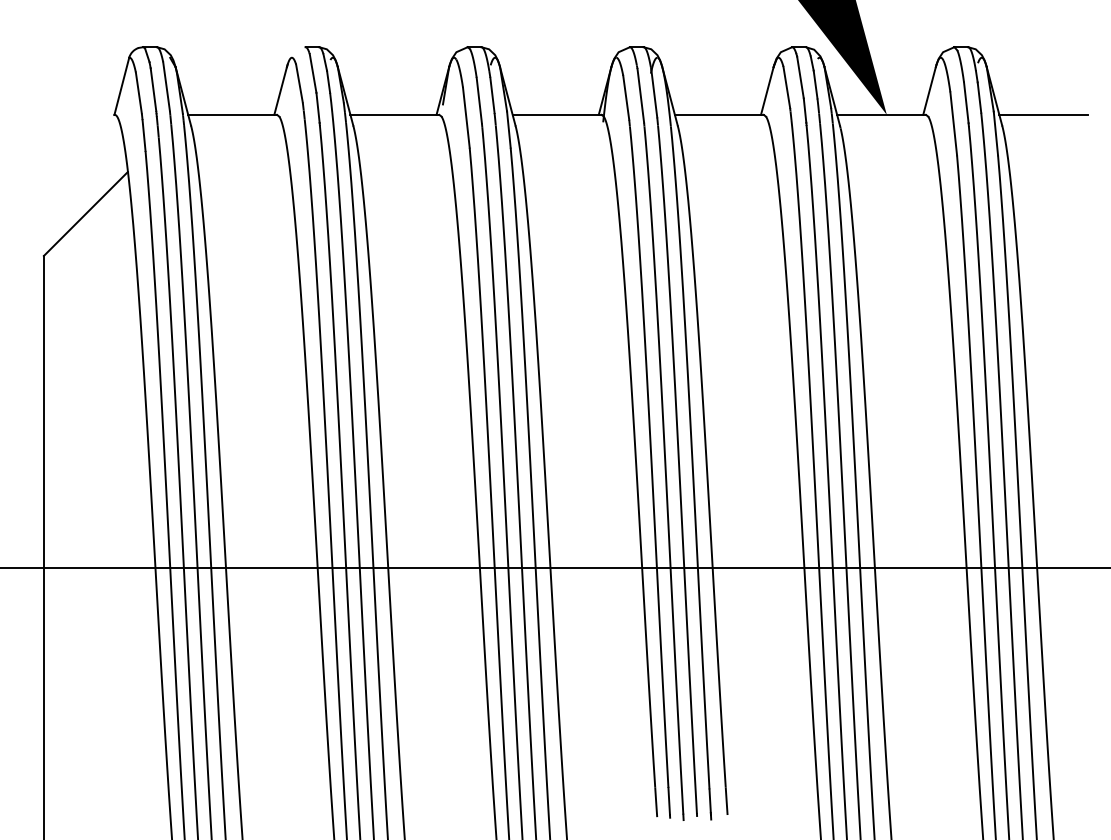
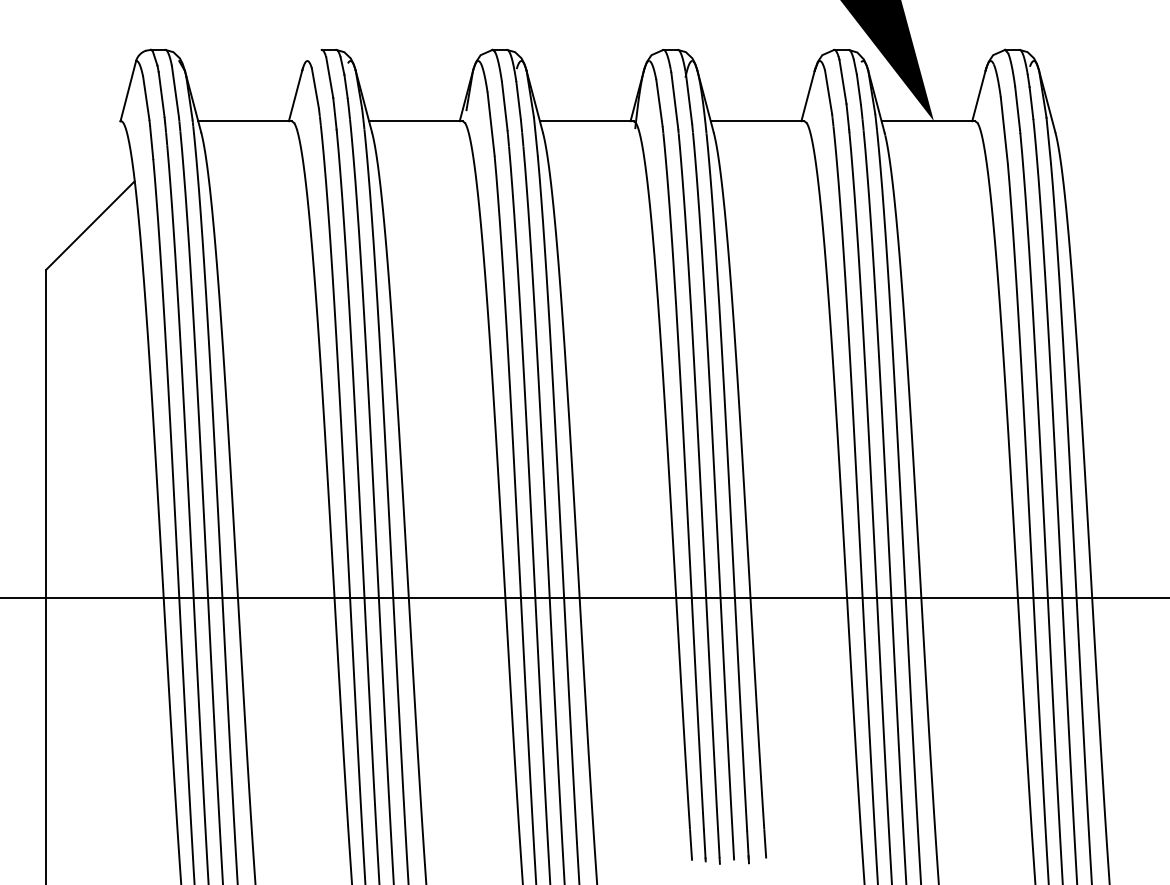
line: (1044, 115) -> (1099, 121), removed

